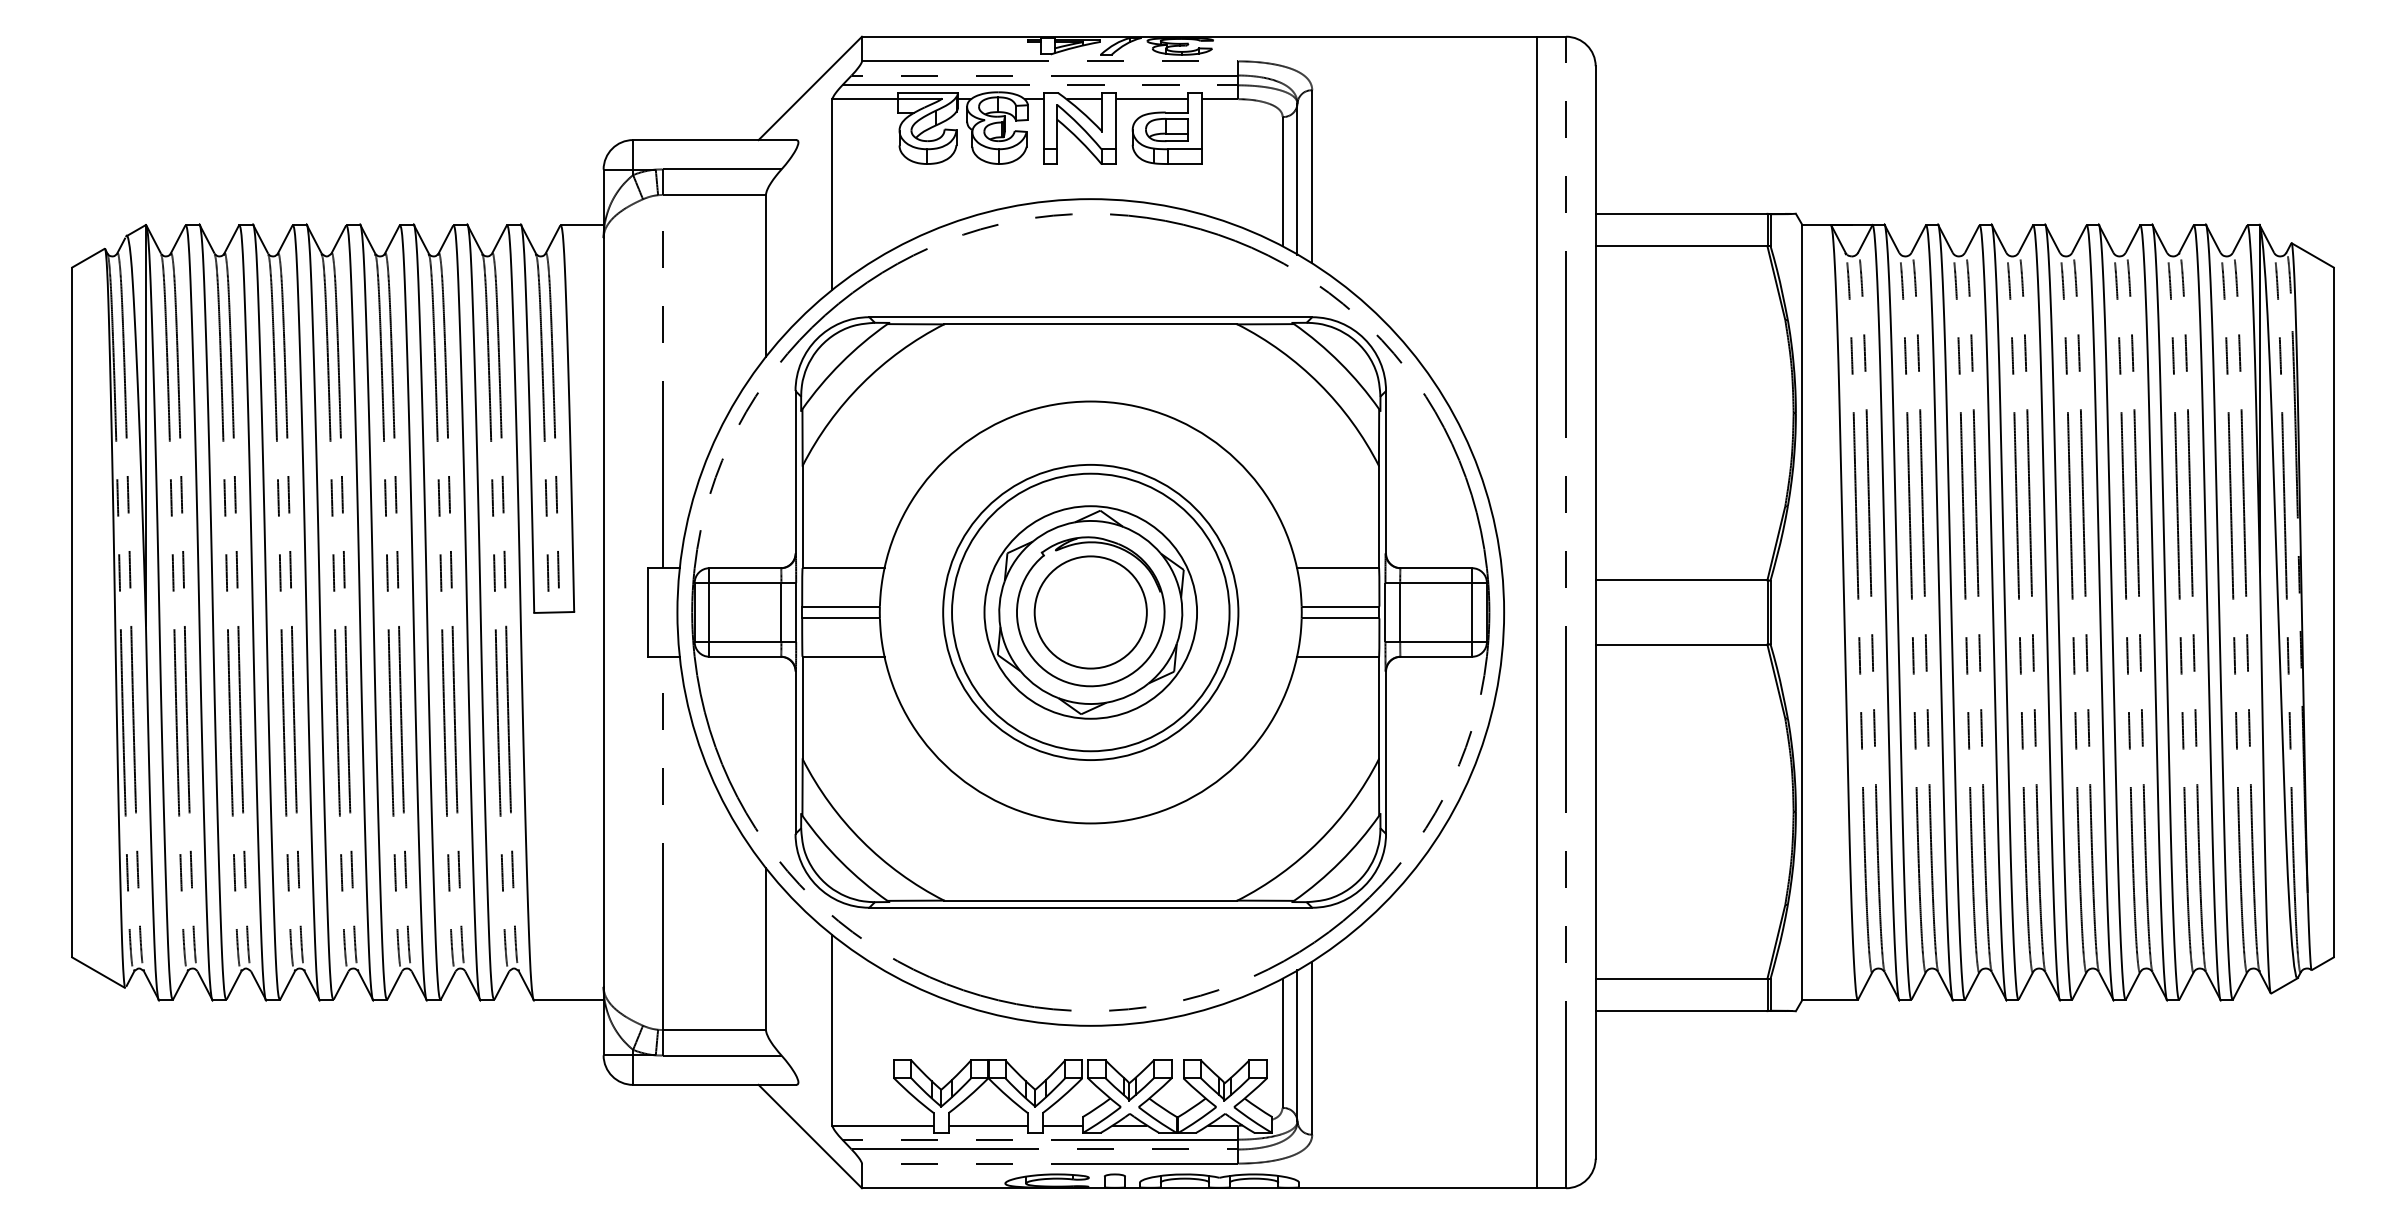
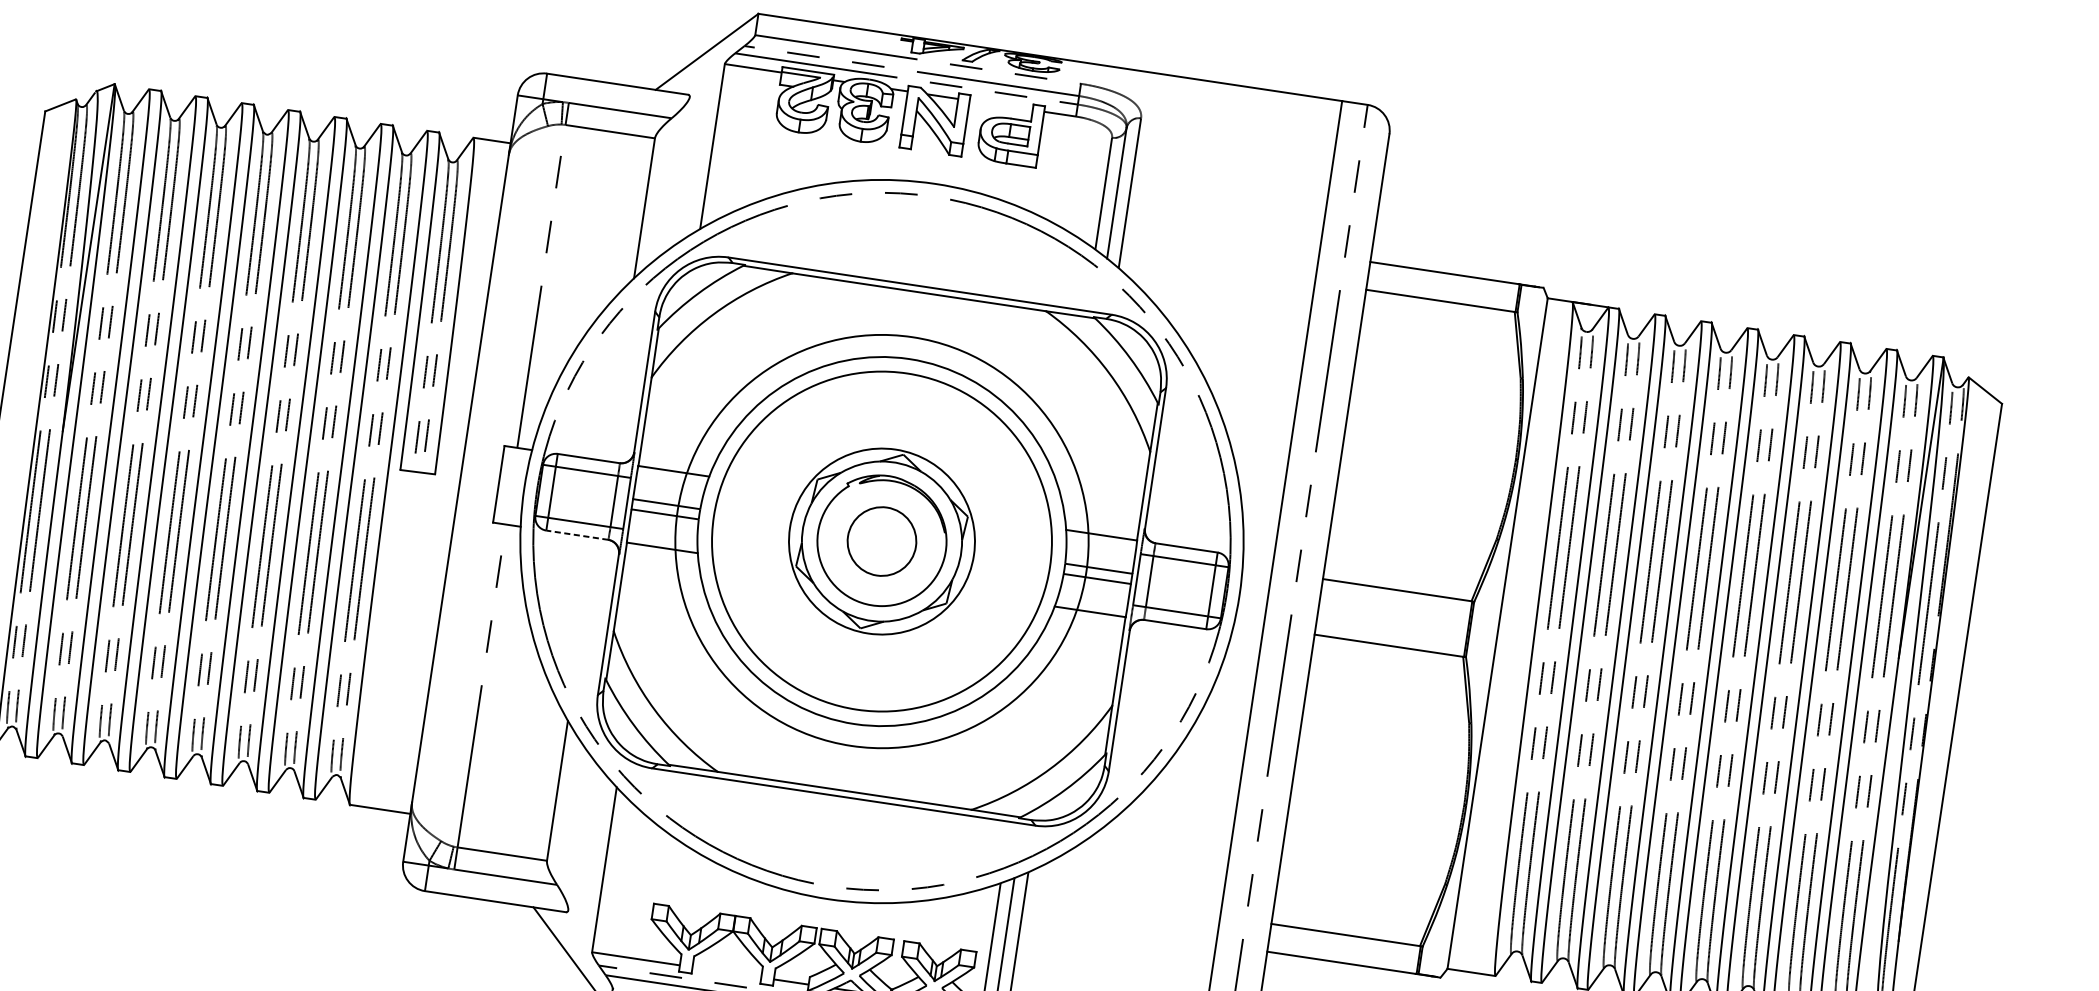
line: (1151, 99) -> (1000, 105), removed
circle: (1090, 612) -> (881, 541), size x0.7
circle: (1090, 612) -> (881, 541), size x1.4
circle: (1090, 612) -> (881, 541), size x1.6
line: (745, 656) -> (577, 535), solid -> dashed
line: (988, 1125) -> (727, 972), removed

